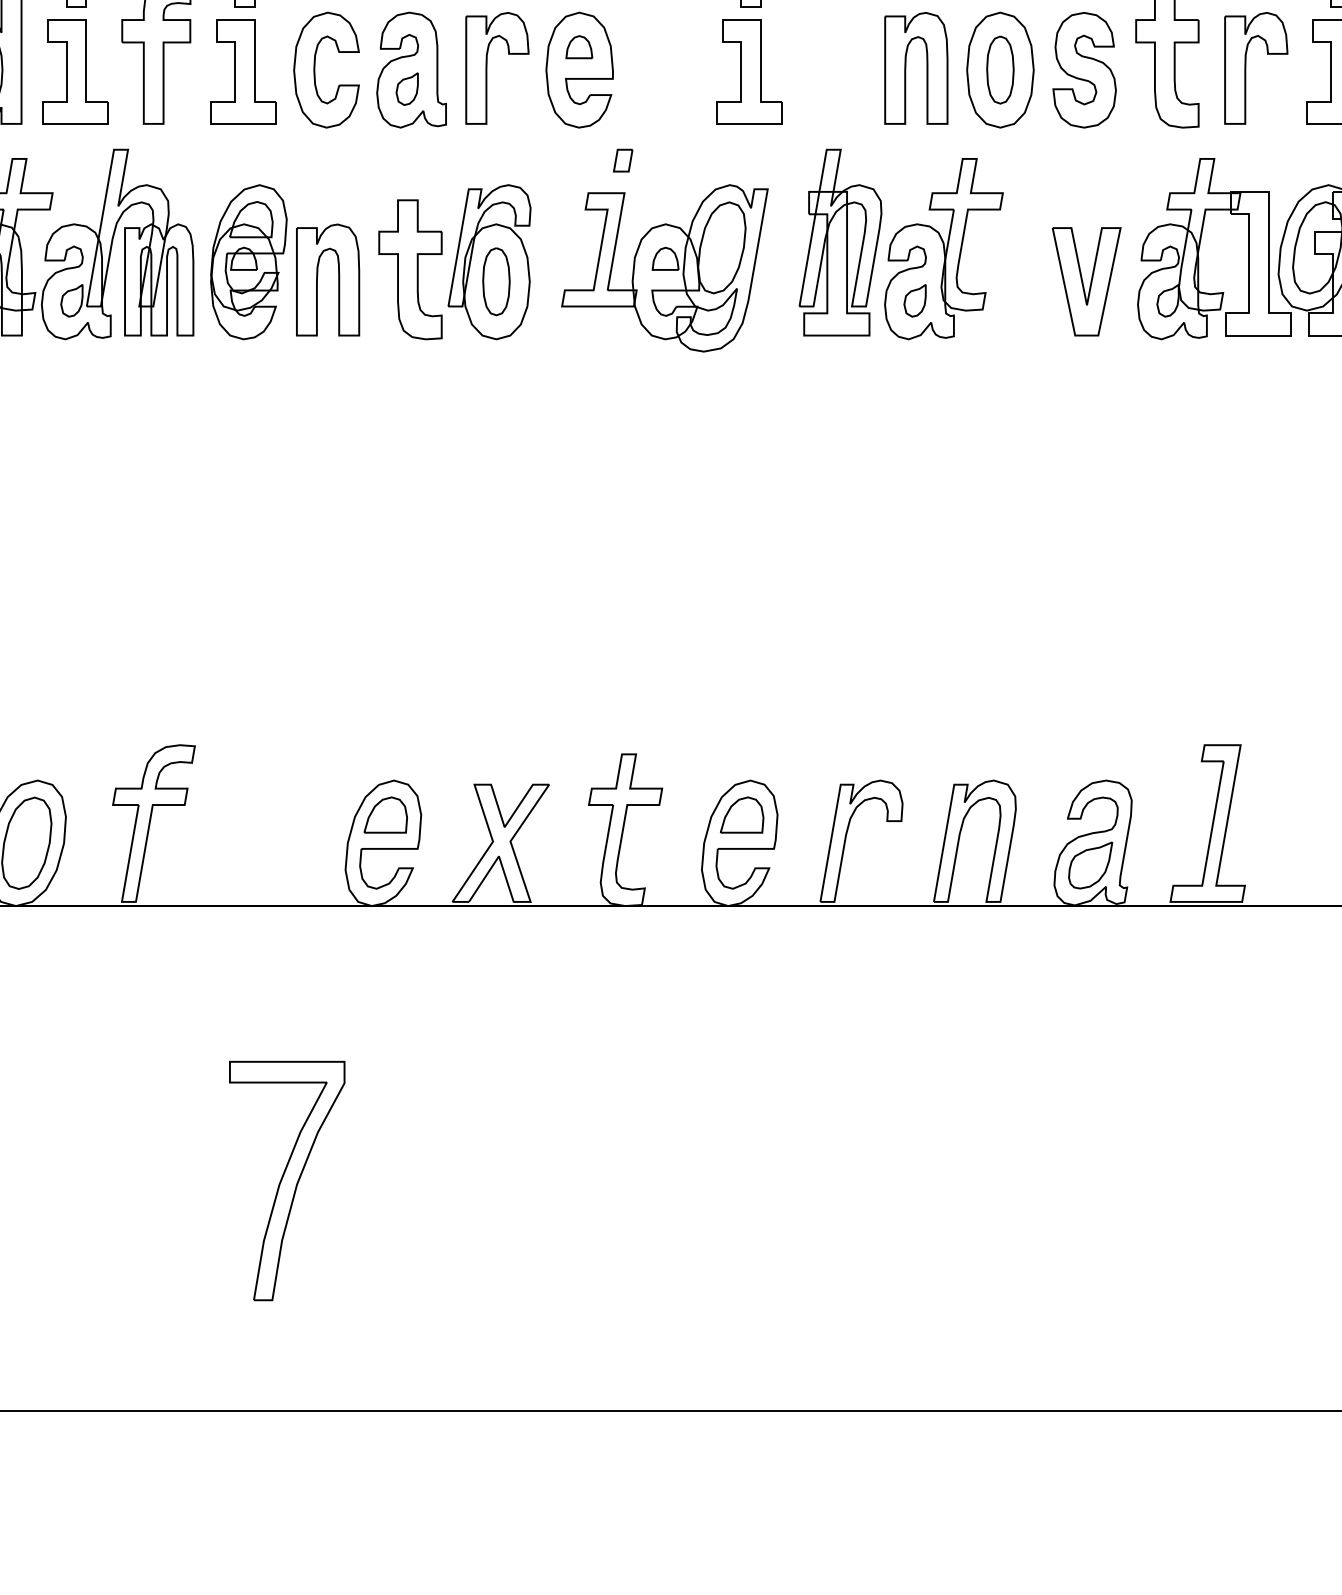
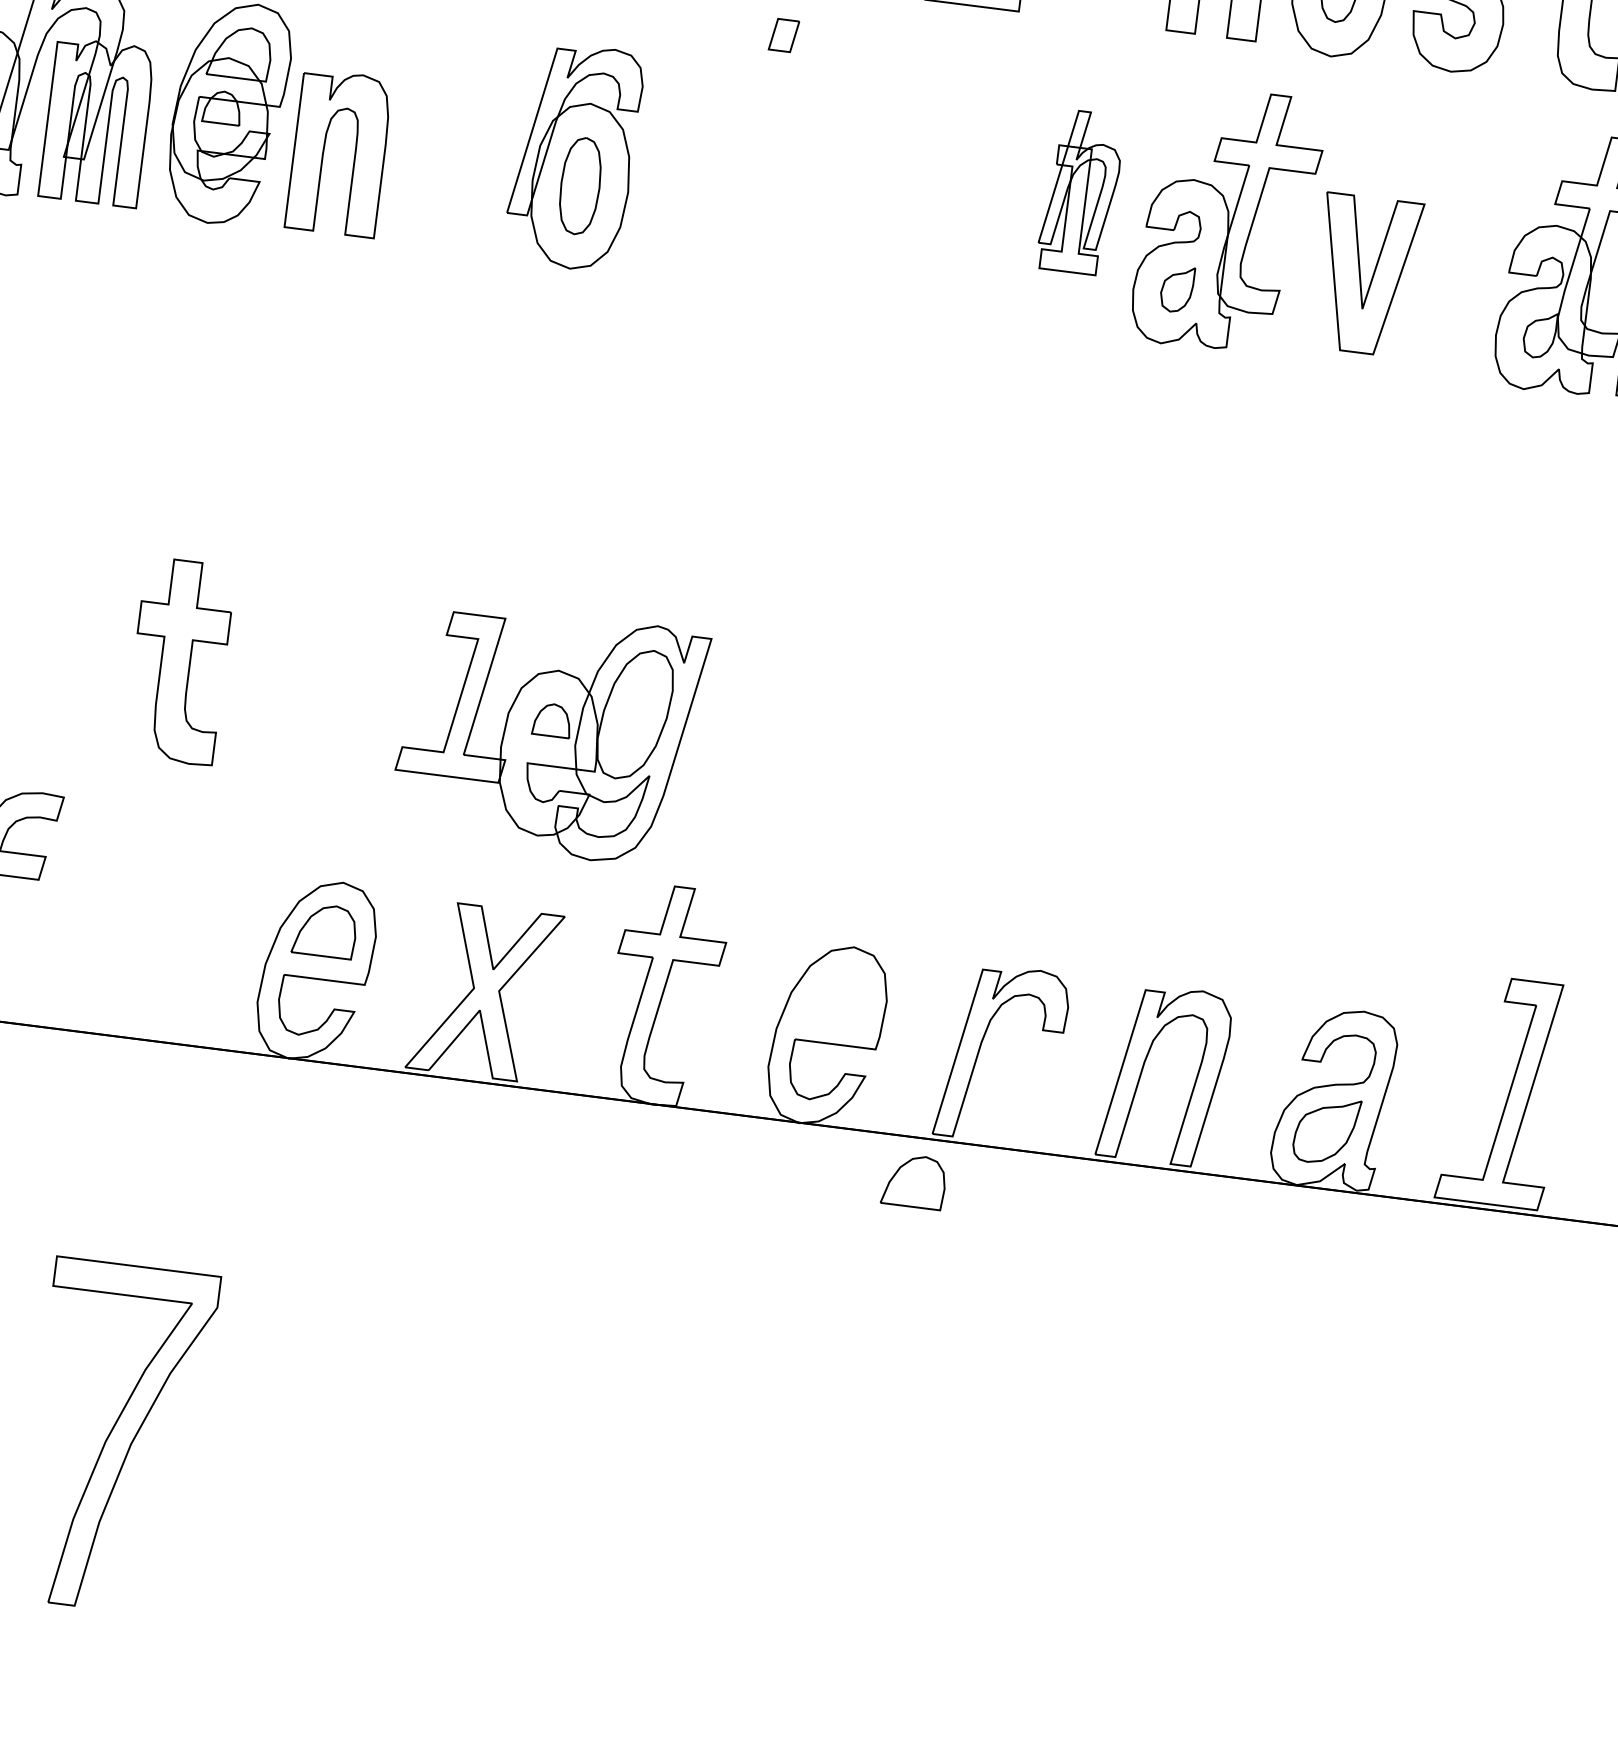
part: (840, 242) -> (1080, 192), size x0.6
part: (664, 268) -> (549, 733), moved
part: (410, 269) -> (179, 660), moved
part: (1086, 281) -> (1365, 274), moved
part: (742, 814) -> (915, 1180), moved

